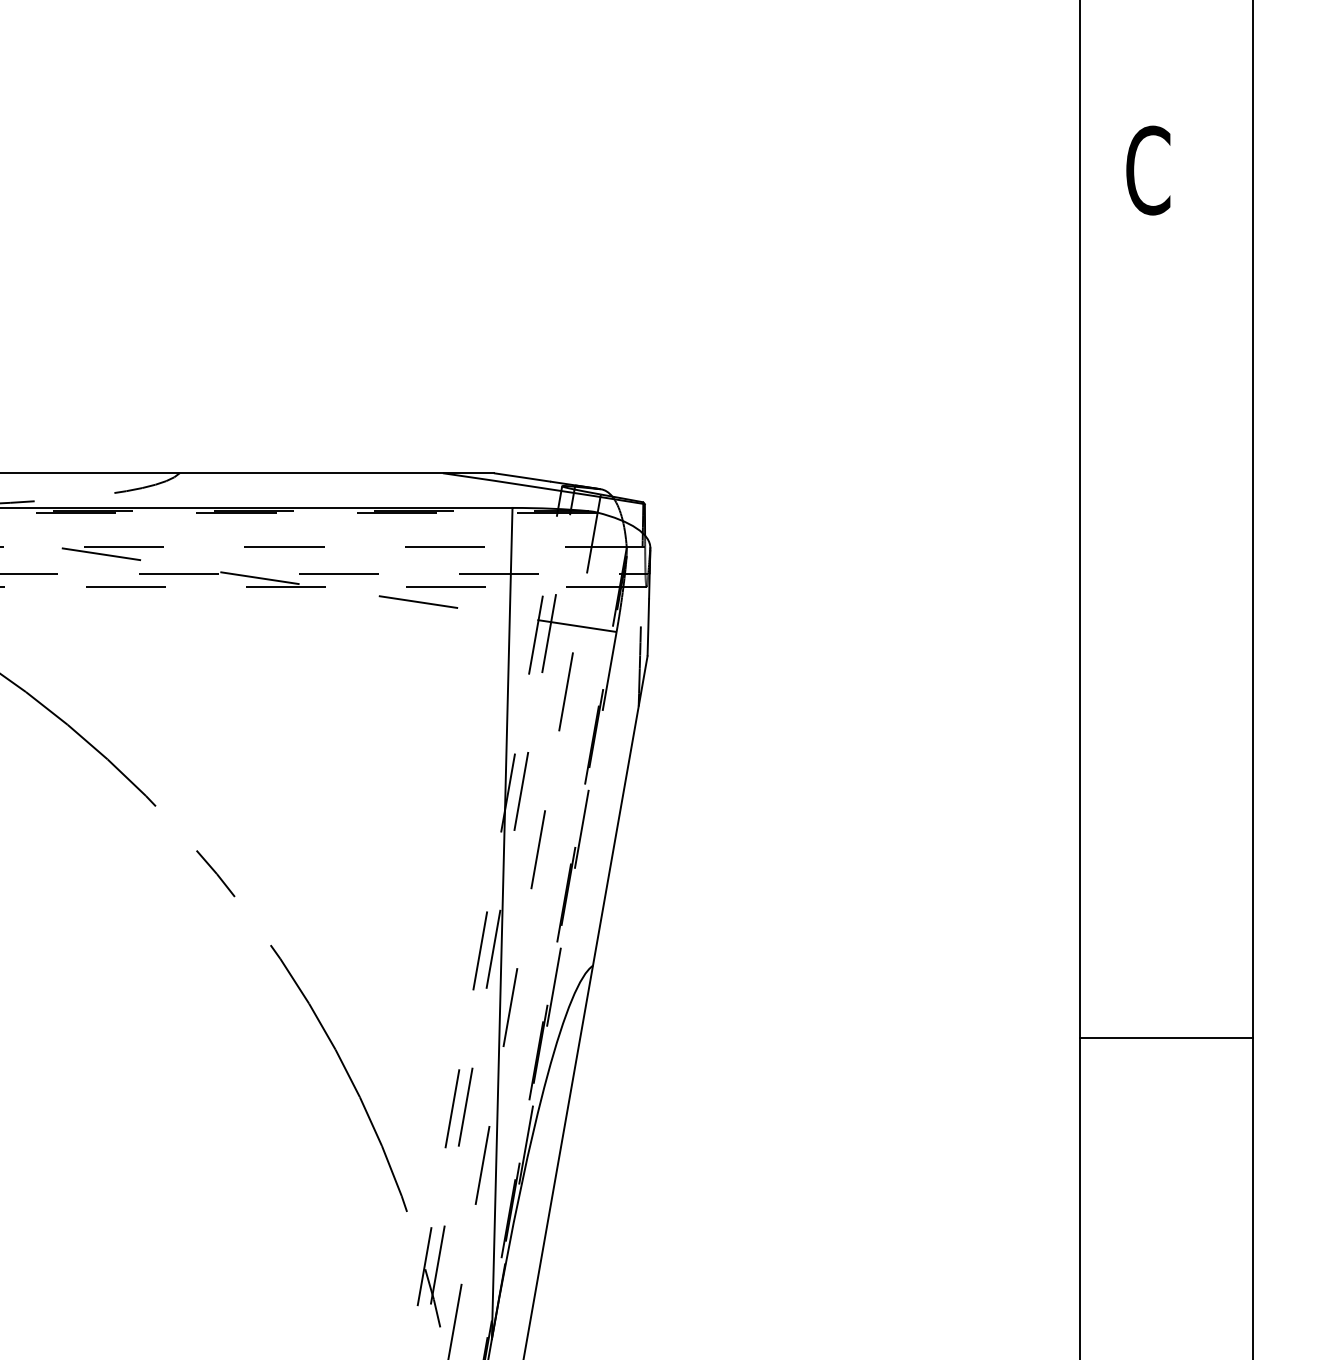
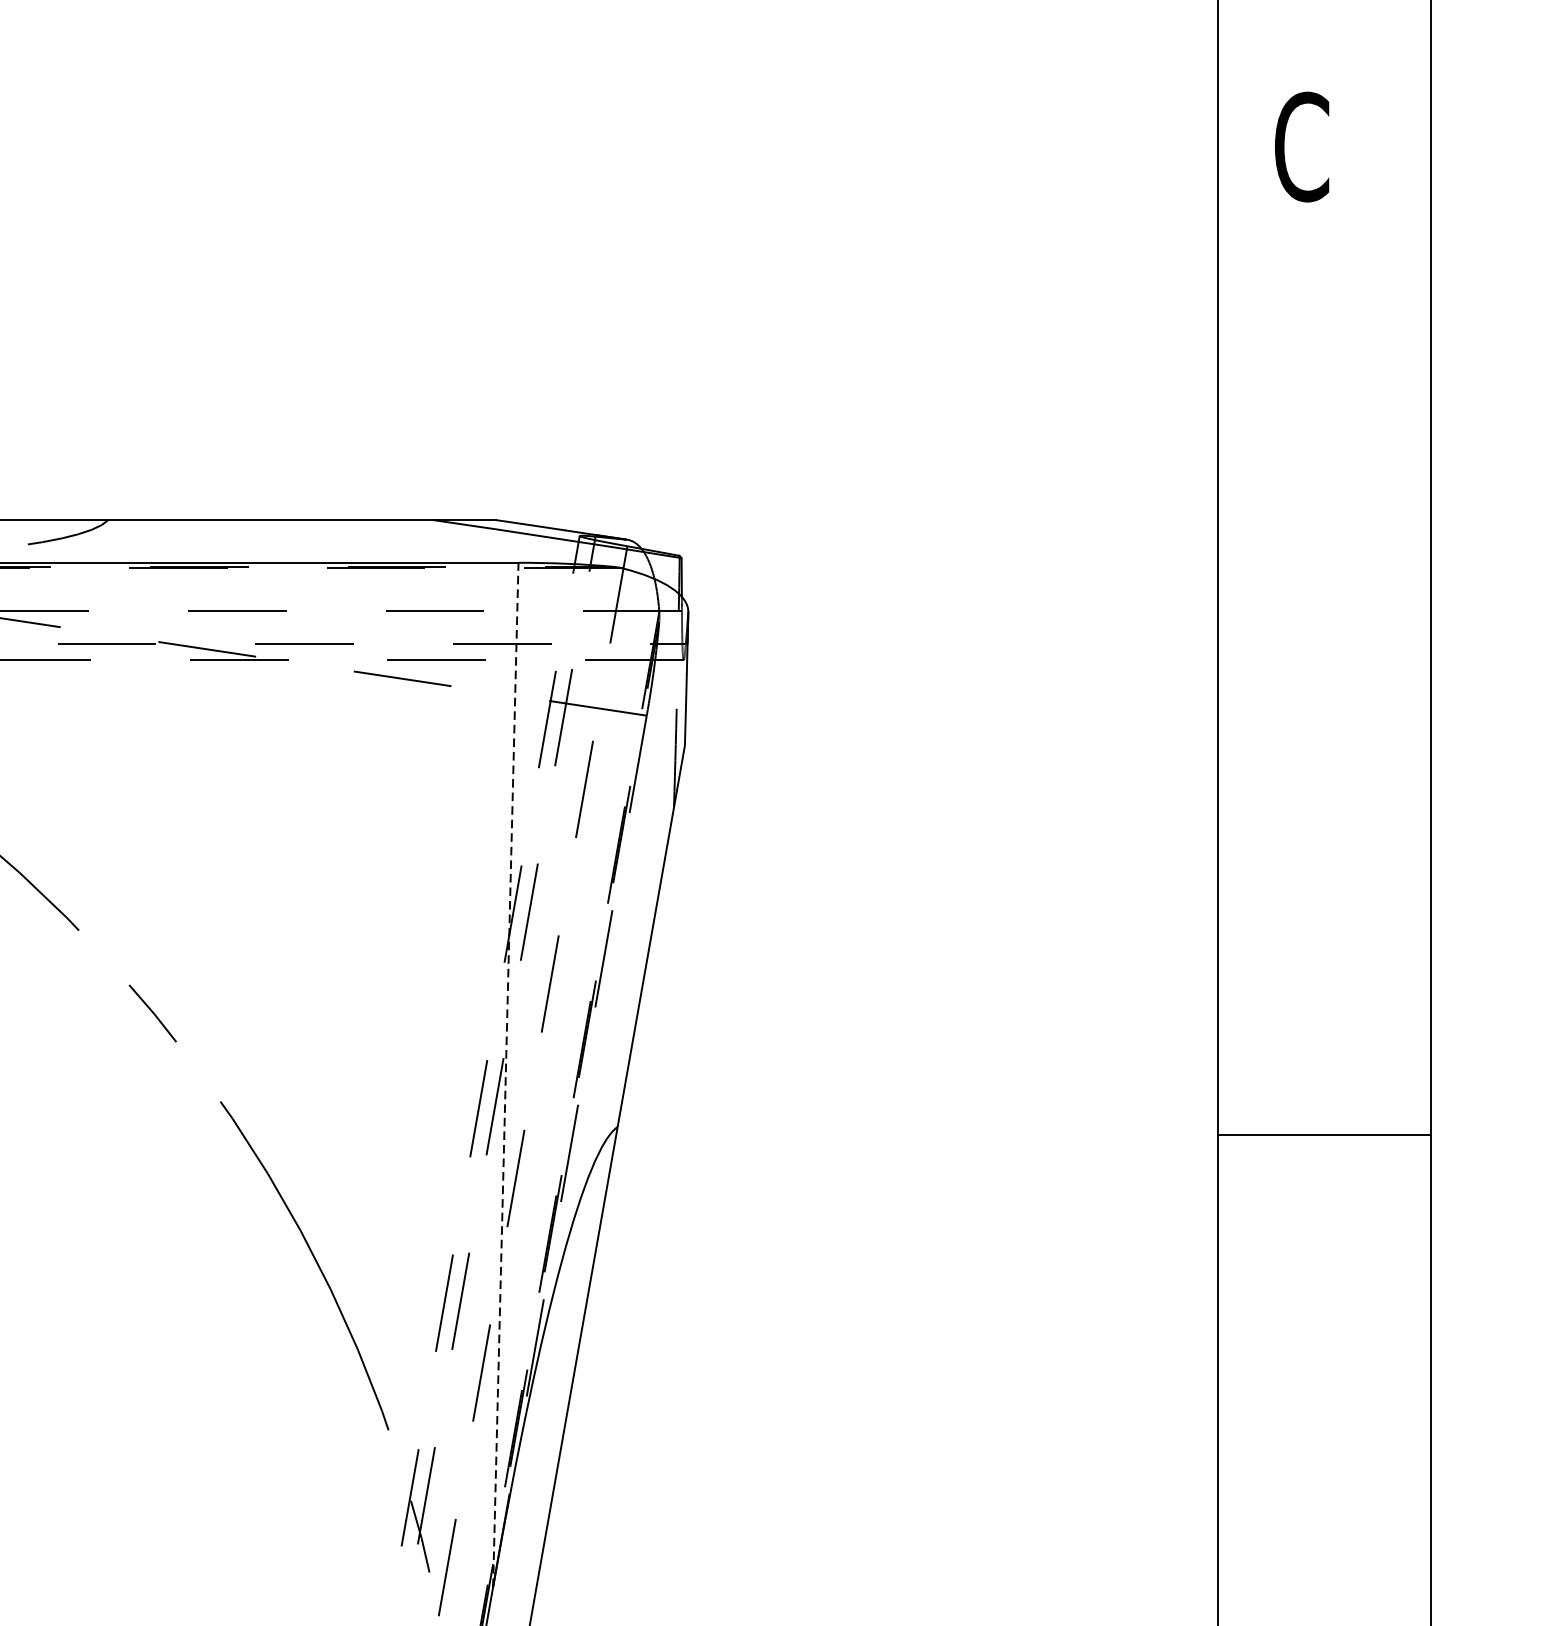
line: (502, 923) -> (506, 1074), solid -> dashed
line: (1166, 1038) -> (1324, 1135), moved

